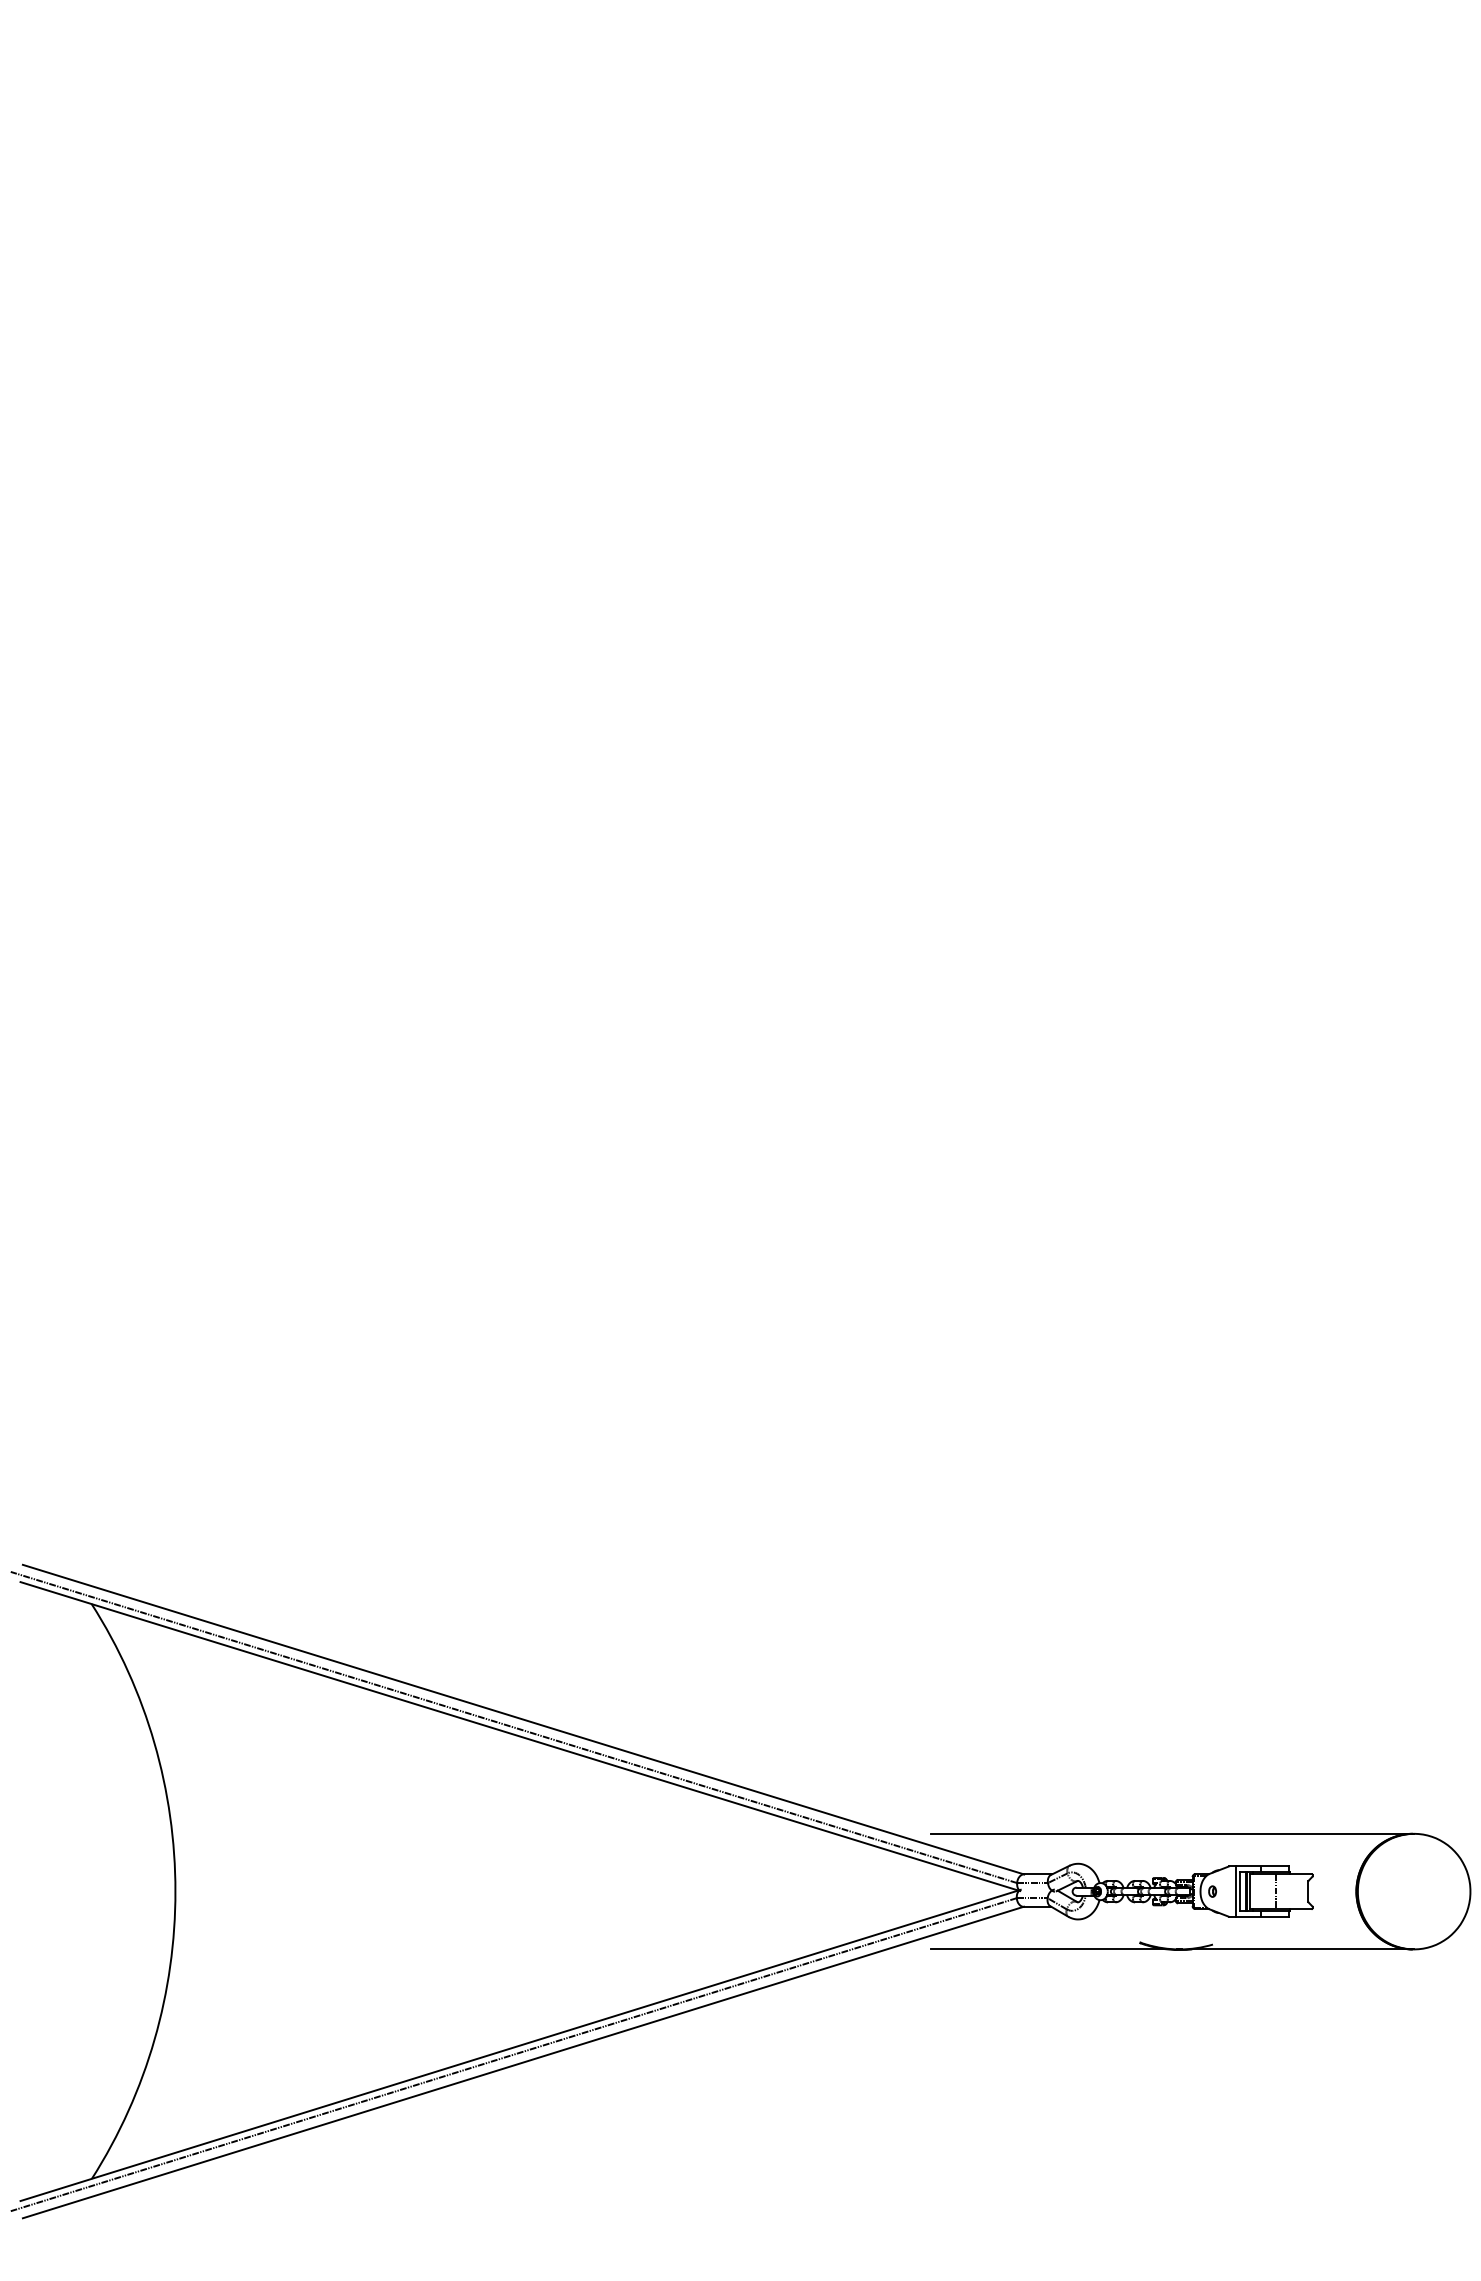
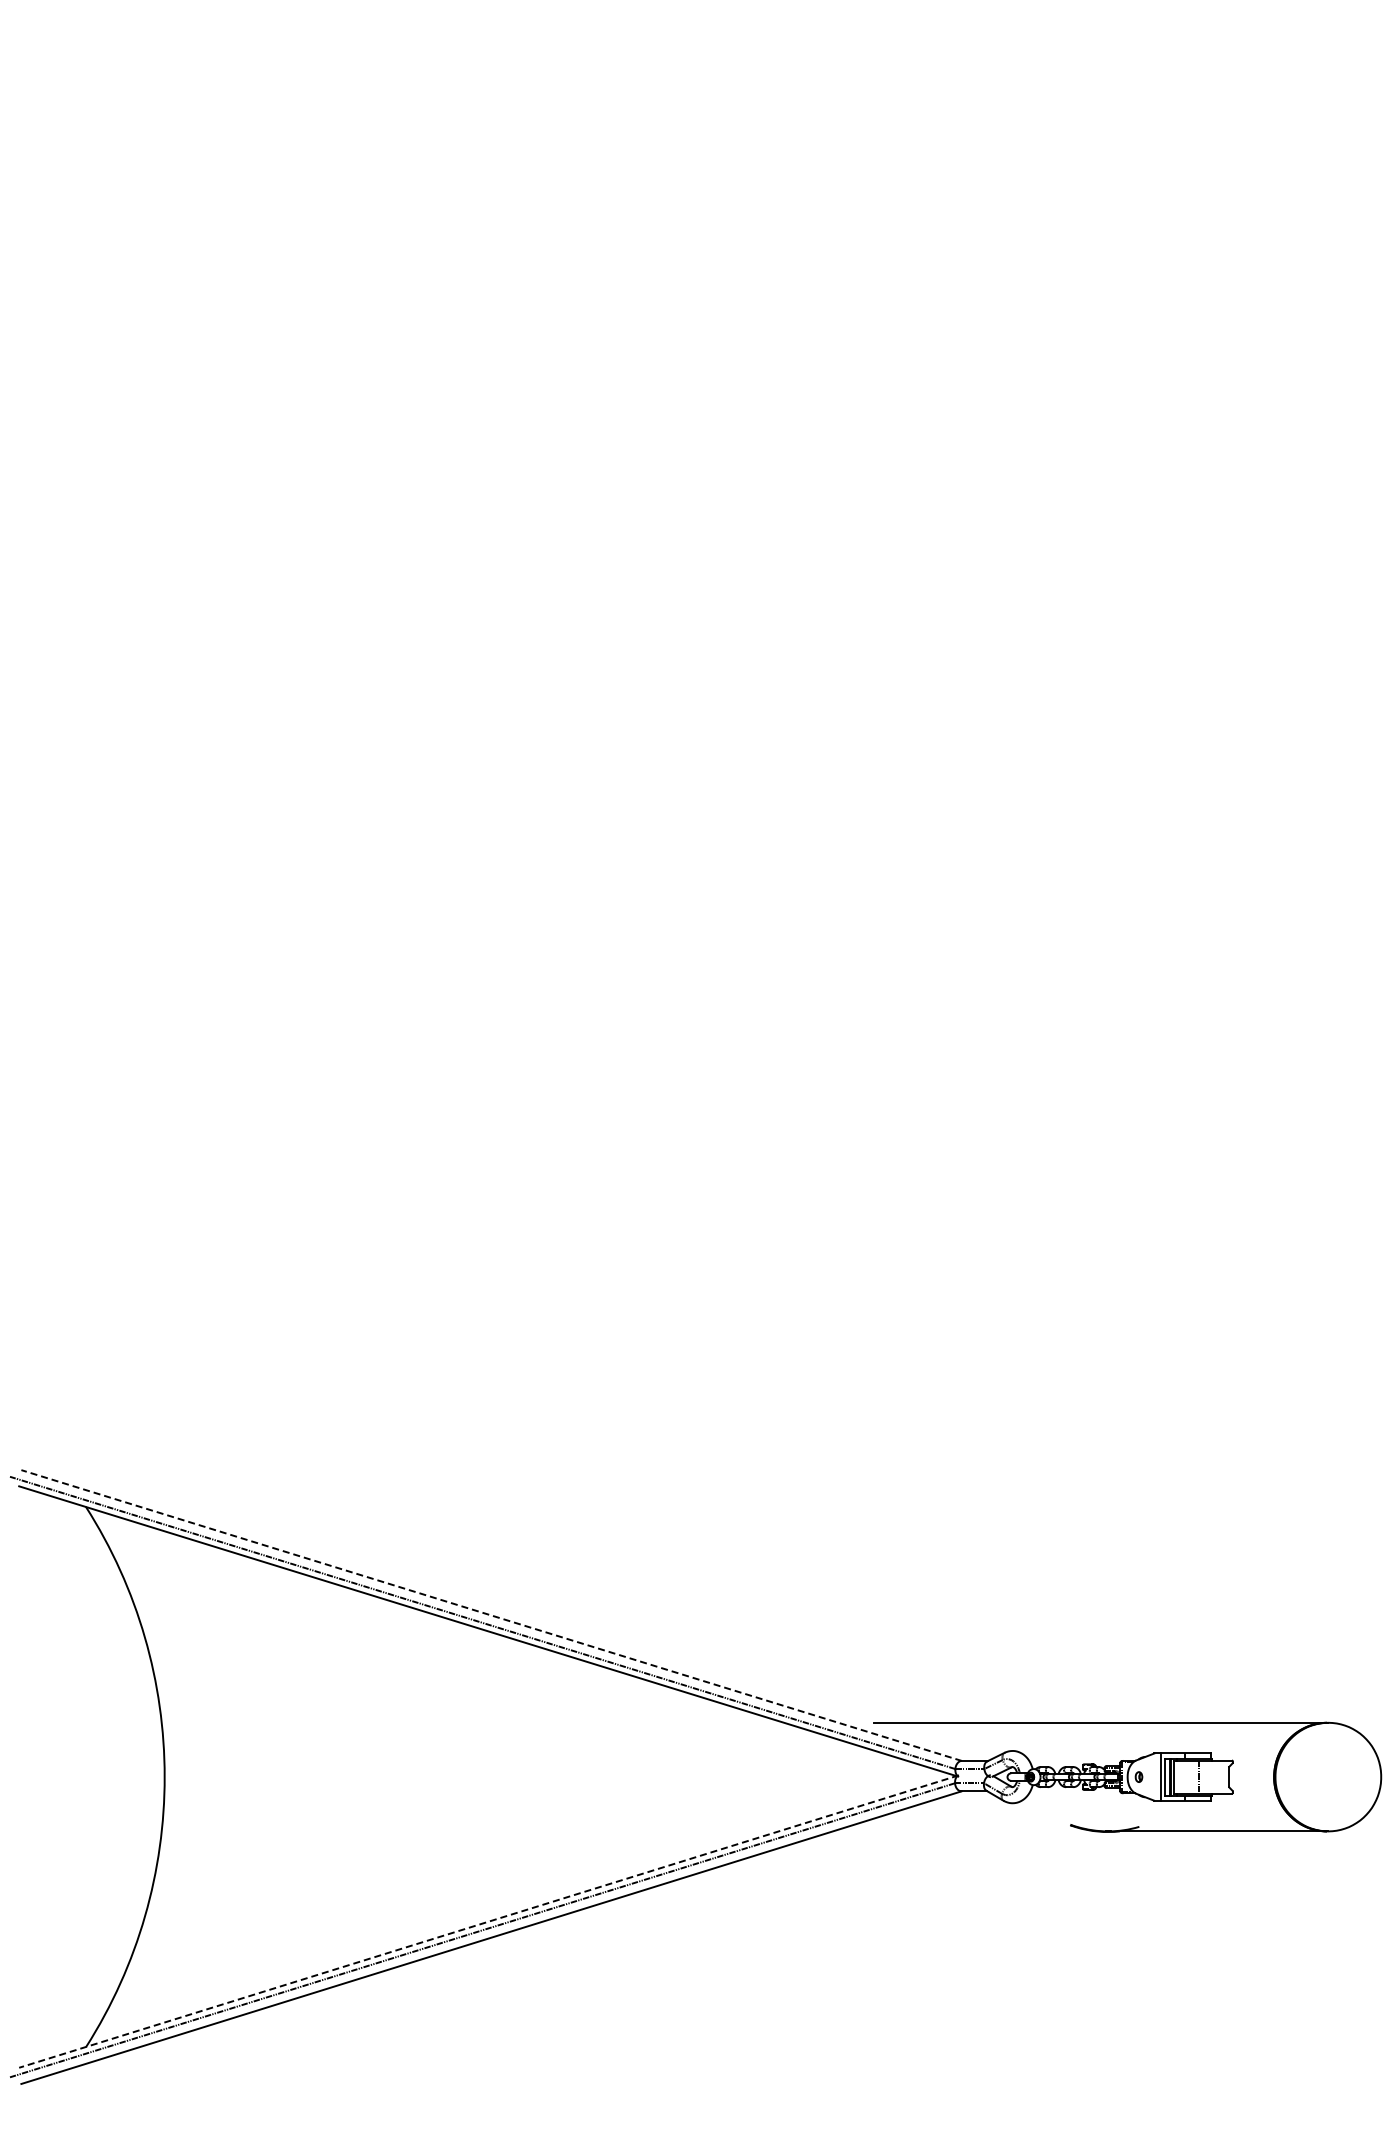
line: (523, 1719) -> (491, 1615), solid -> dashed
line: (1049, 1949) -> (985, 1831), removed
line: (520, 2045) -> (488, 1921), solid -> dashed

